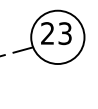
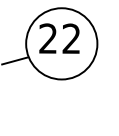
text: (64, 33) -> (70, 38), 23 -> 22

